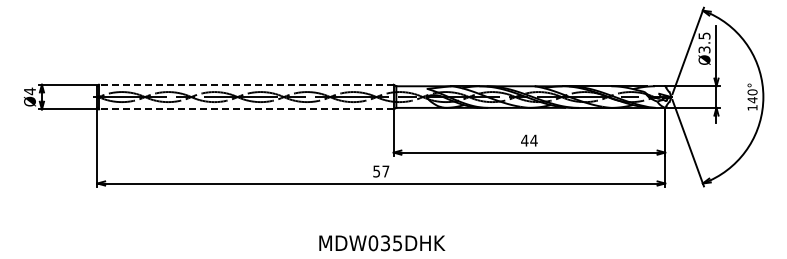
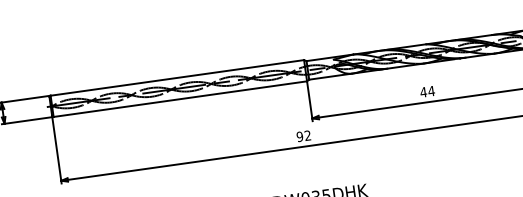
line: (245, 84) -> (176, 77), dashed -> solid
line: (245, 109) -> (179, 99), dashed -> solid
text: (381, 171) -> (304, 136), 57 -> 92

